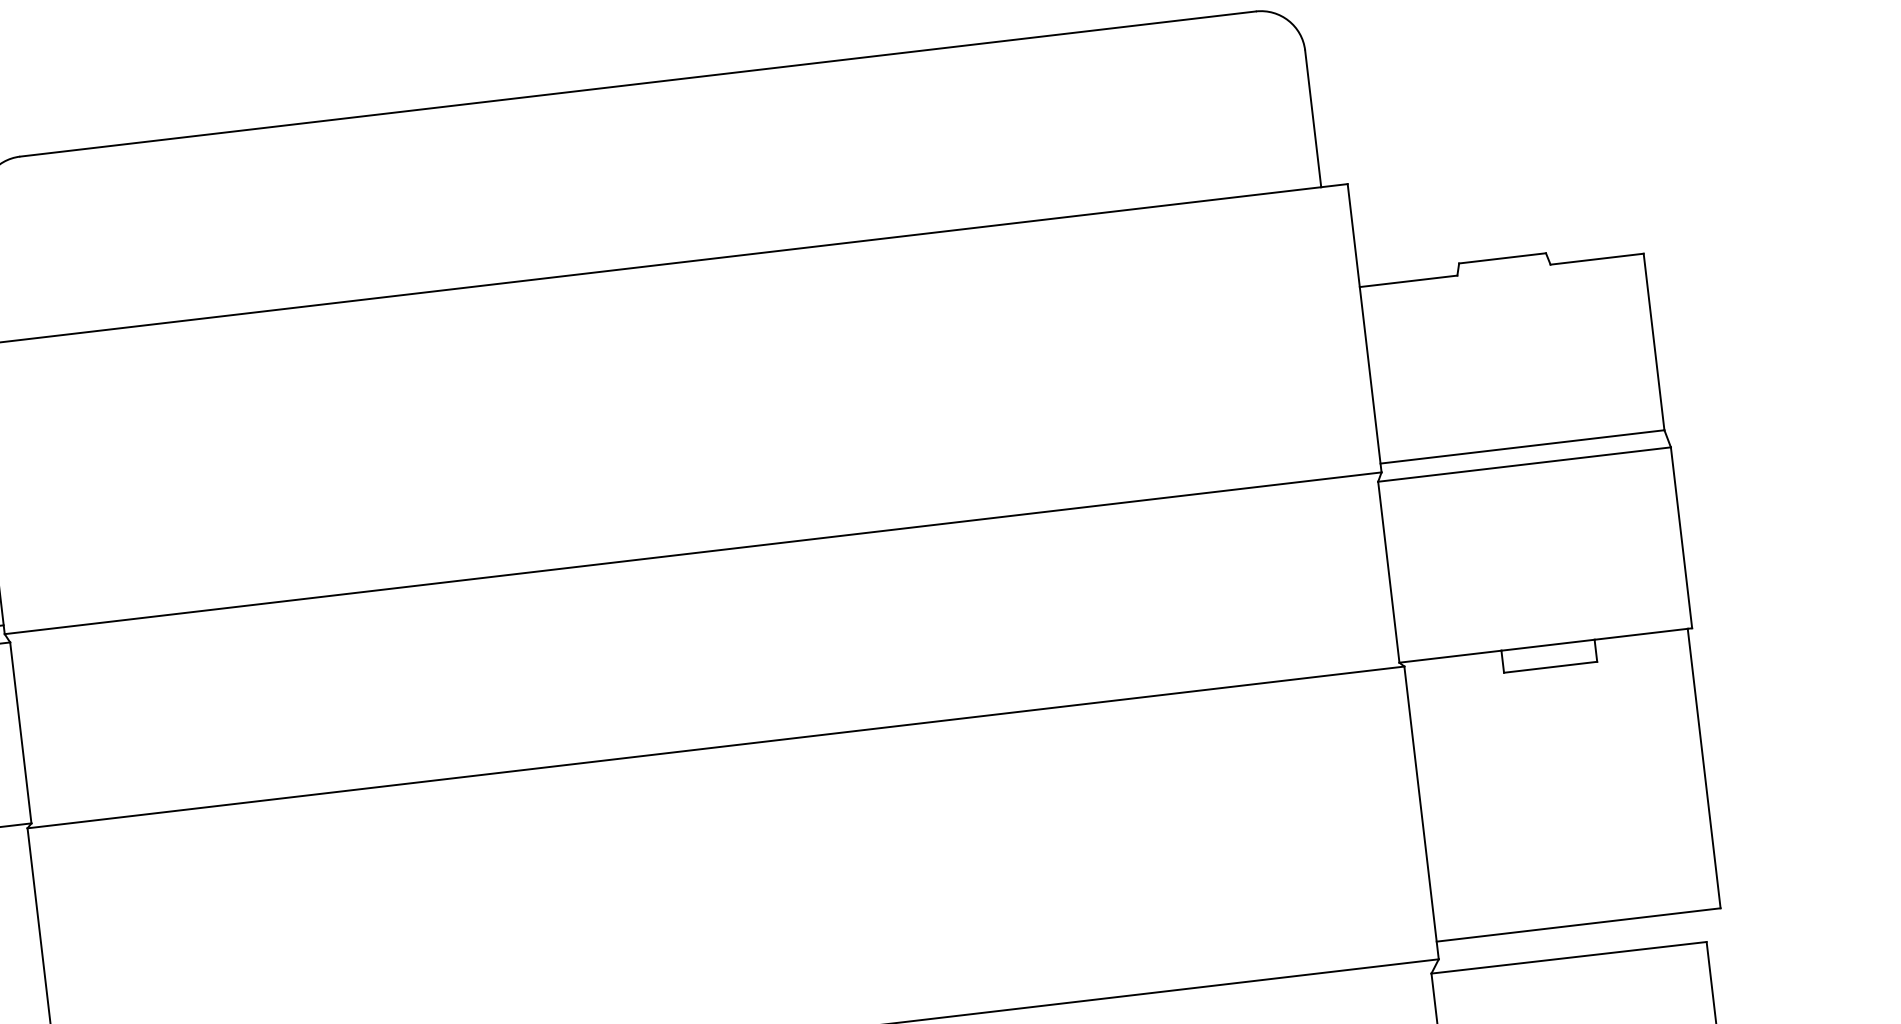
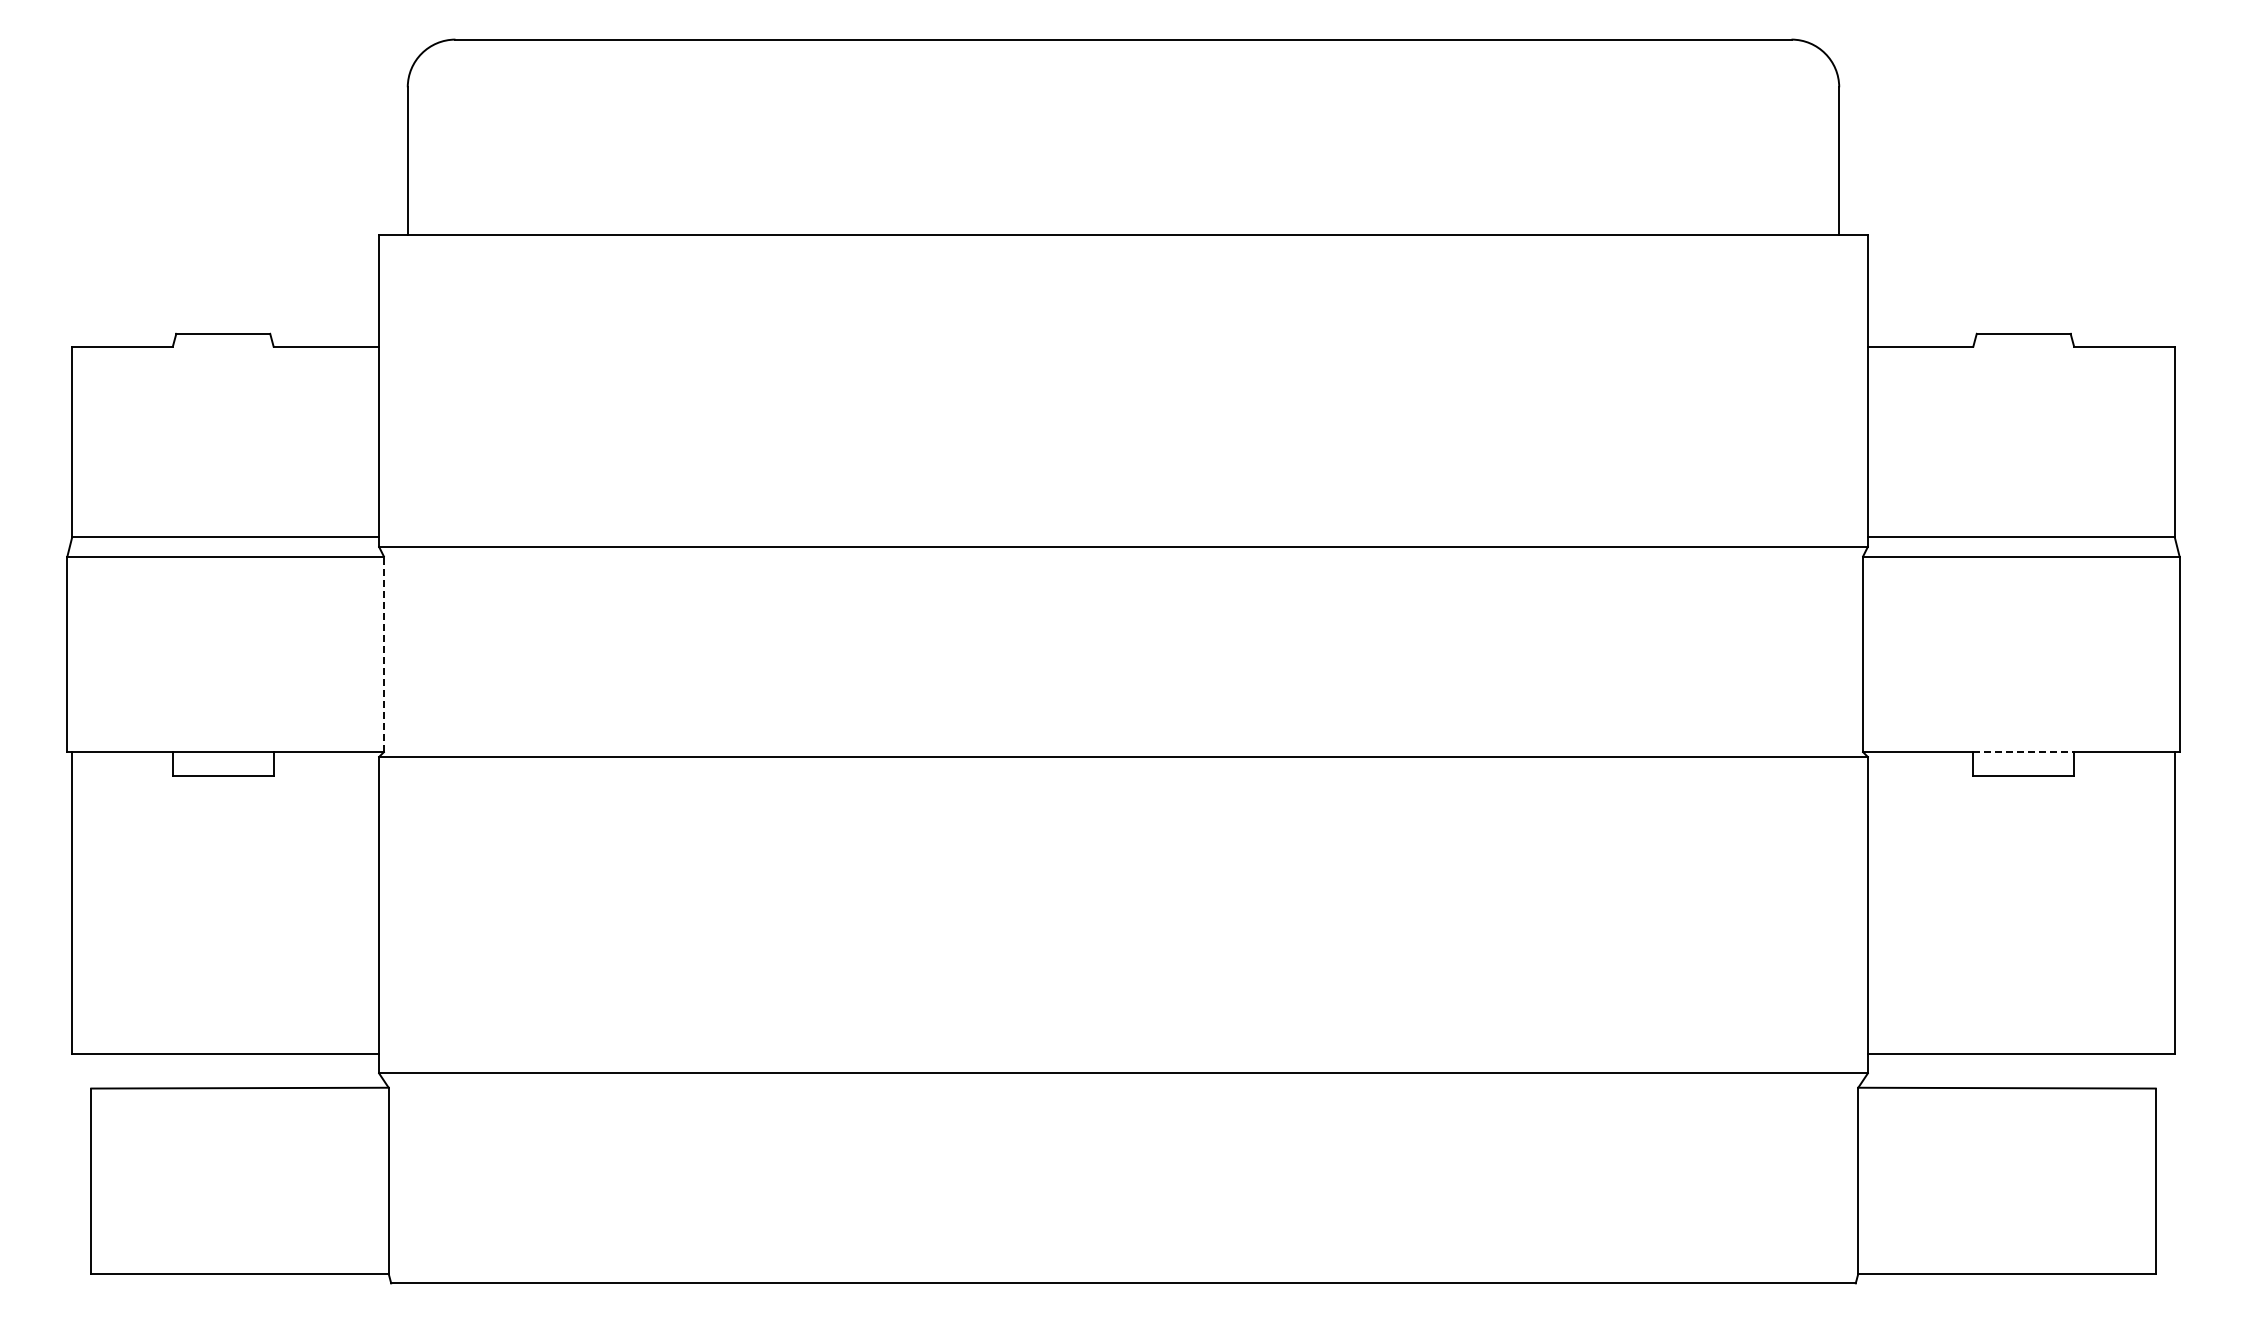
line: (1548, 645) -> (2024, 752), solid -> dashed
line: (20, 733) -> (383, 654), solid -> dashed

